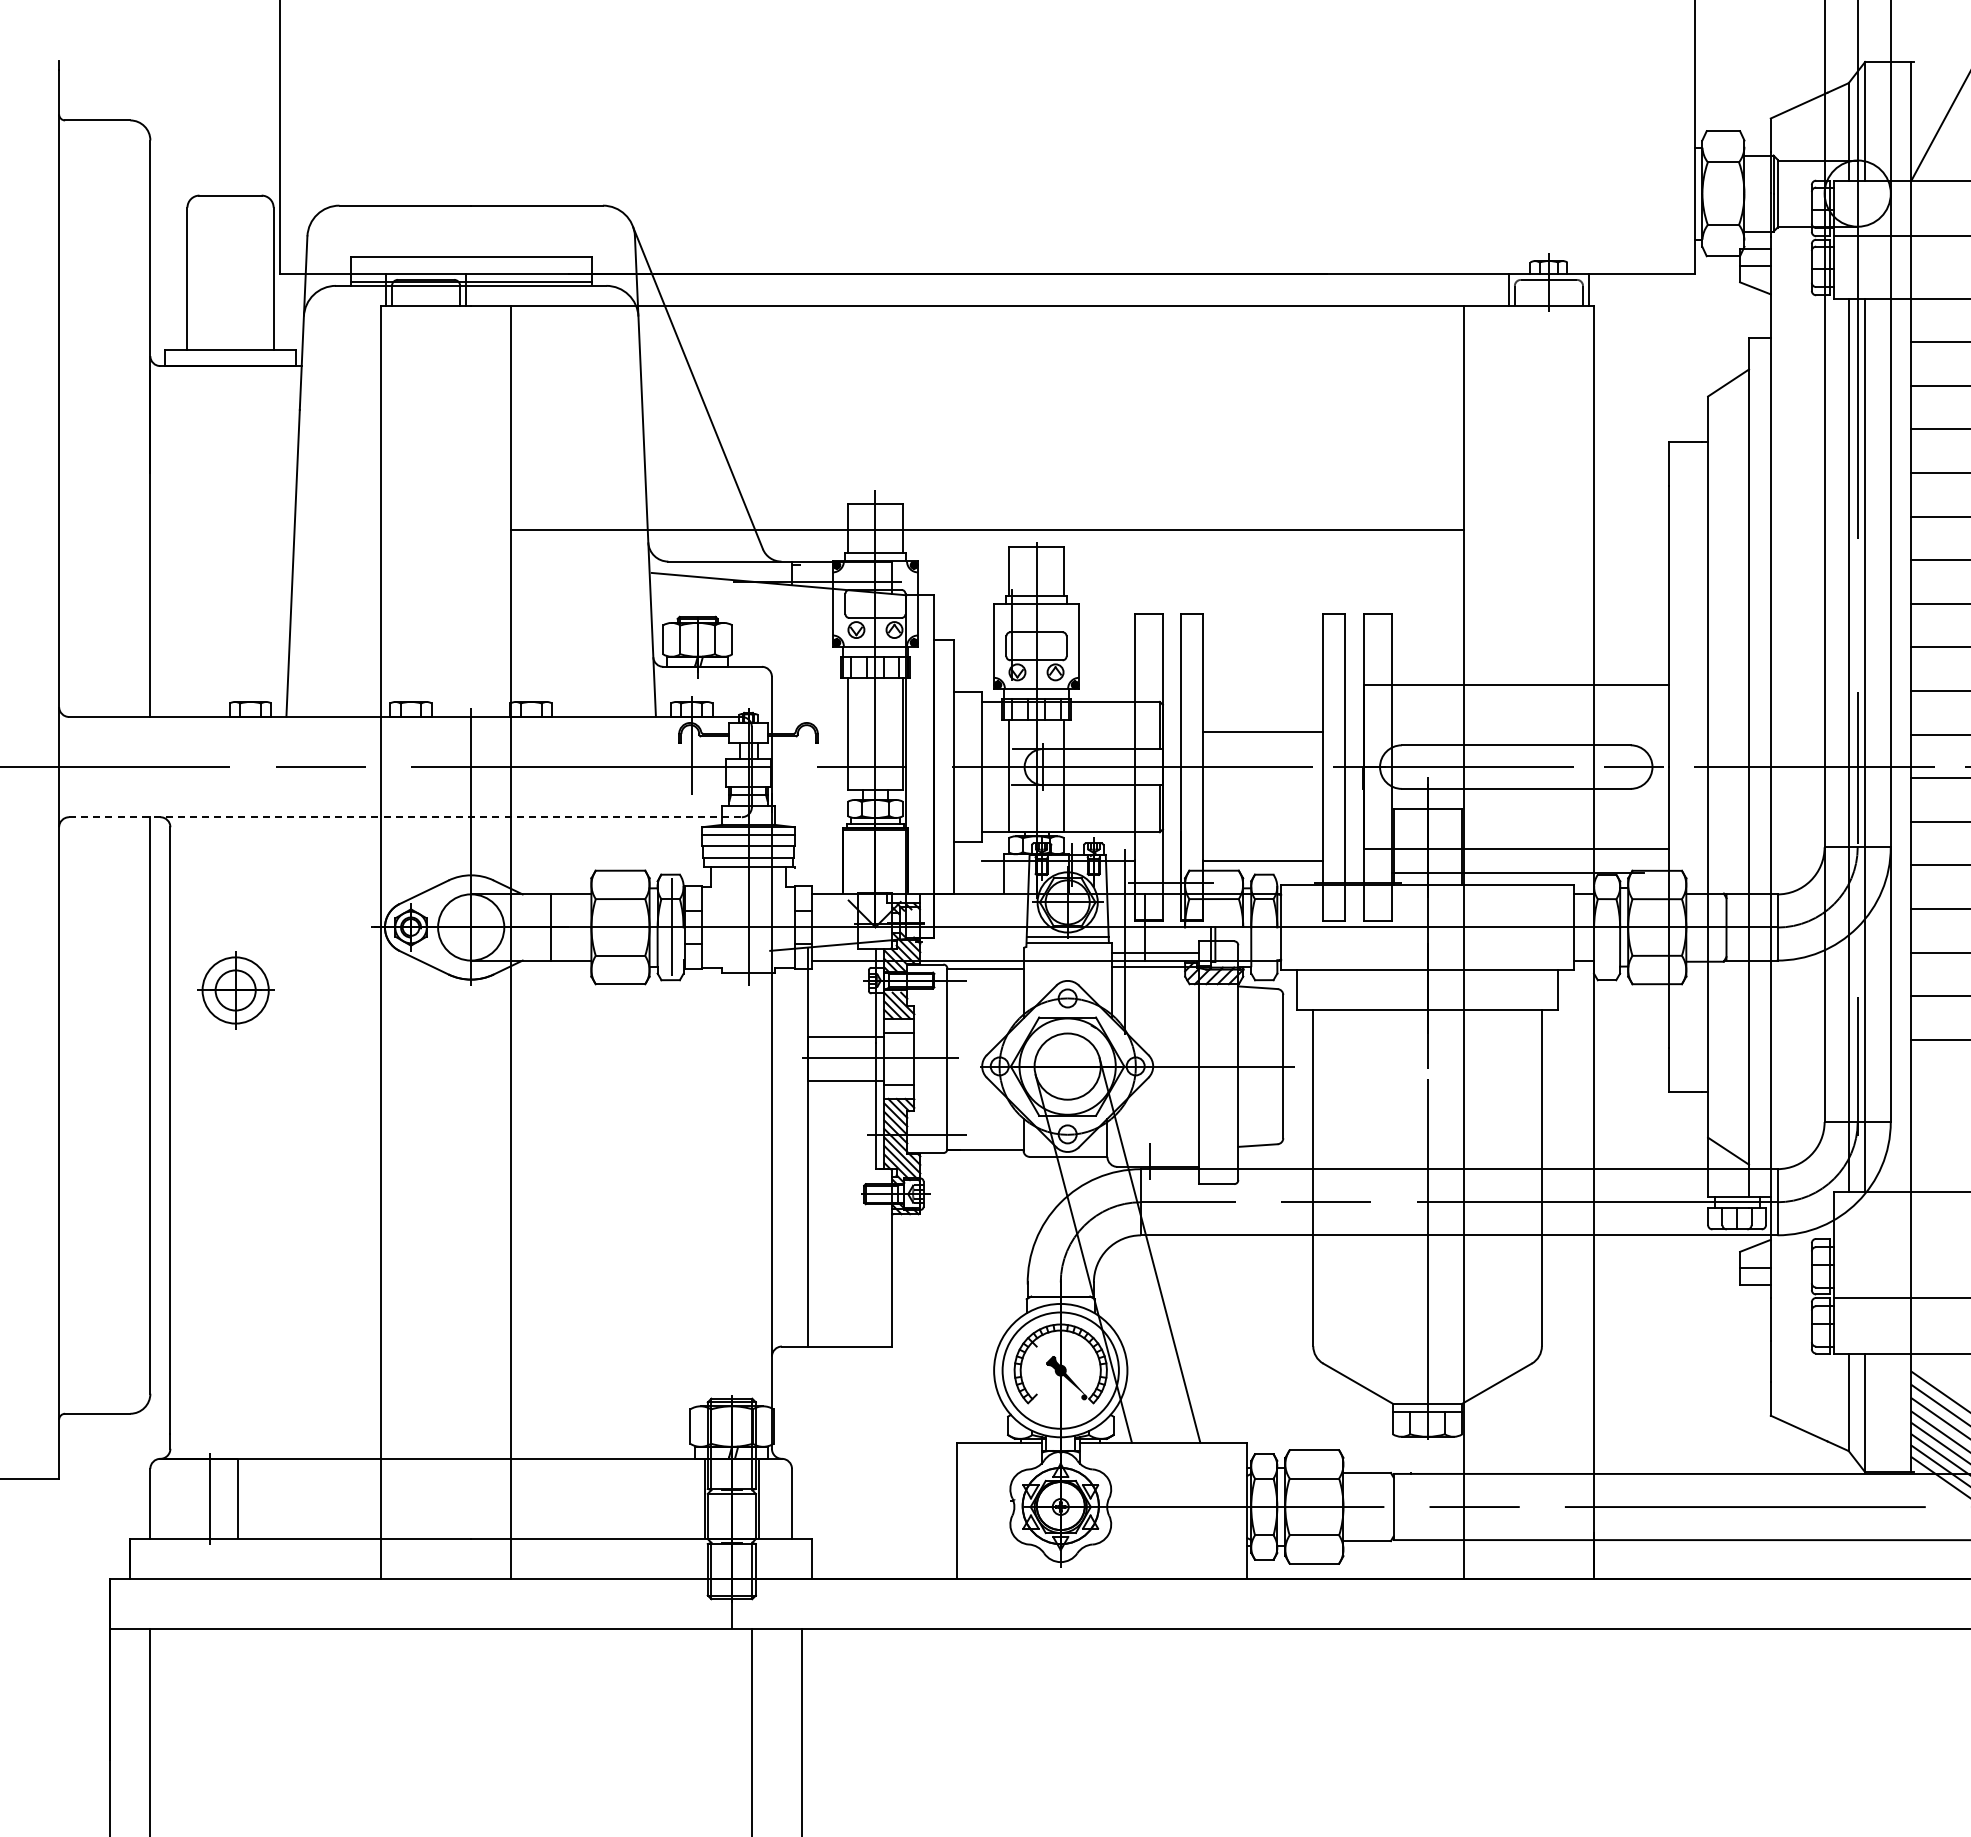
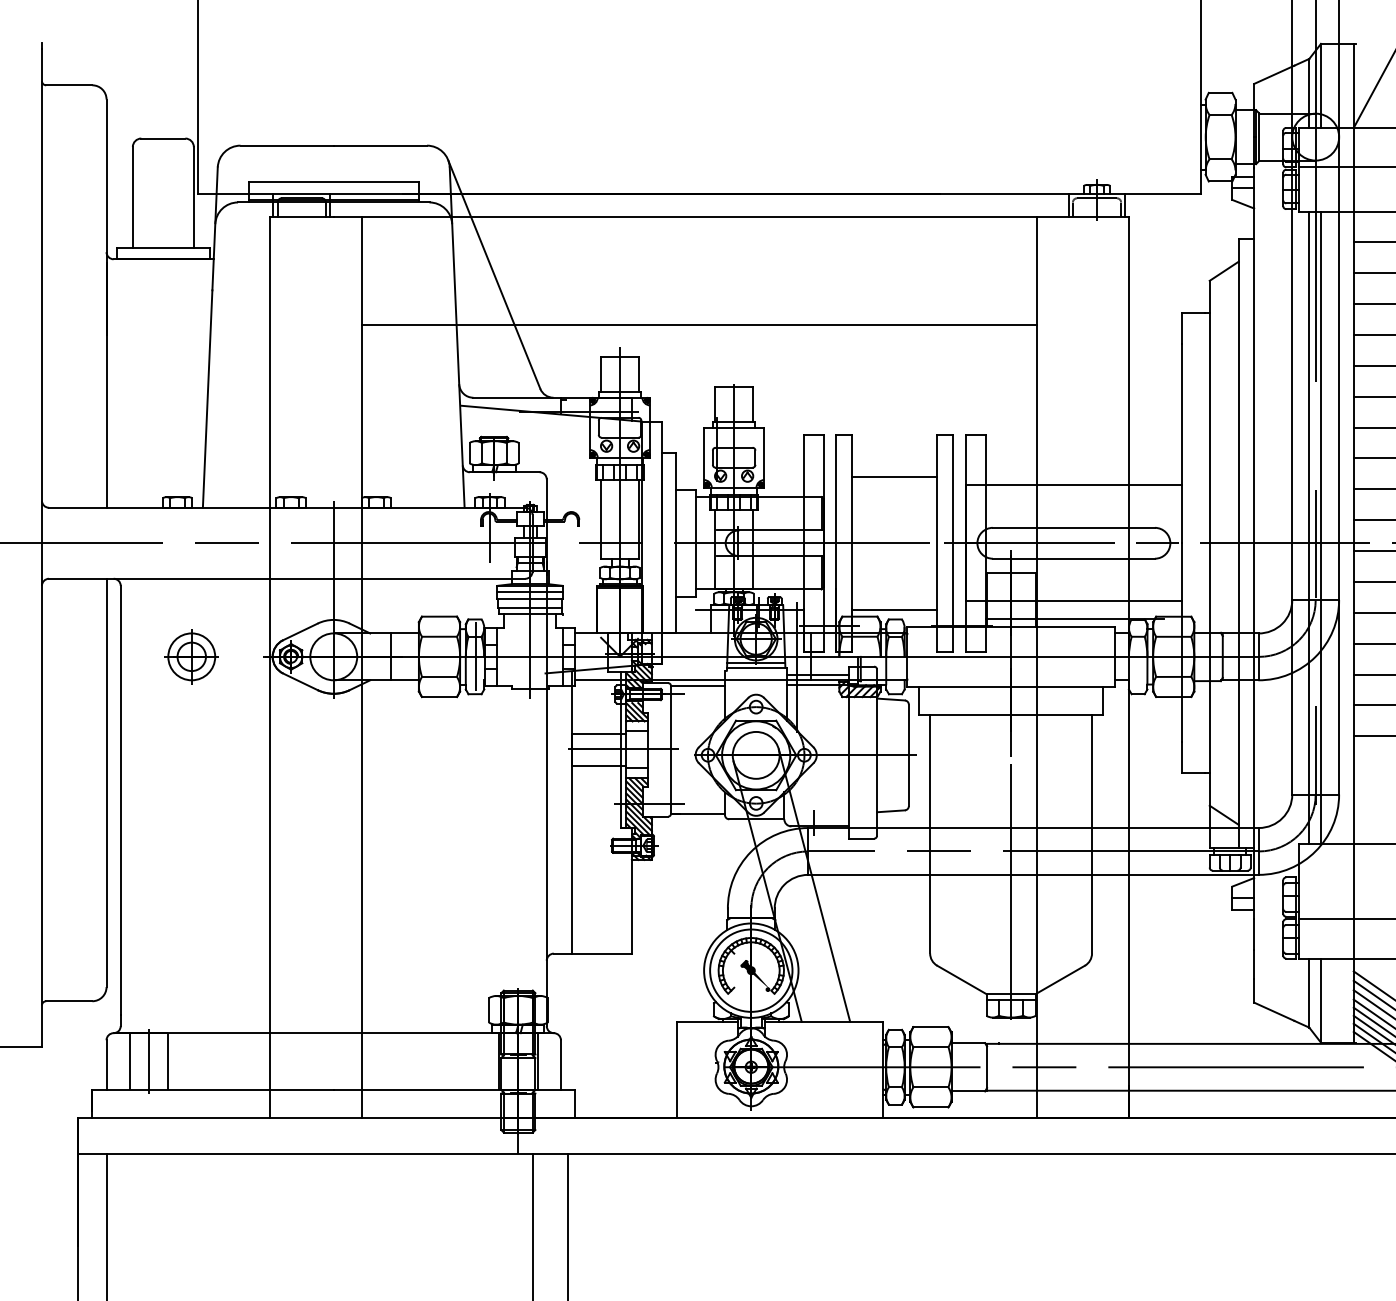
line: (987, 530) -> (699, 324), moved
line: (1263, 731) -> (894, 476), moved
line: (406, 817) -> (287, 578), dashed -> solid
part: (235, 990) -> (191, 656), moved
line: (183, 1498) -> (130, 1061), added

